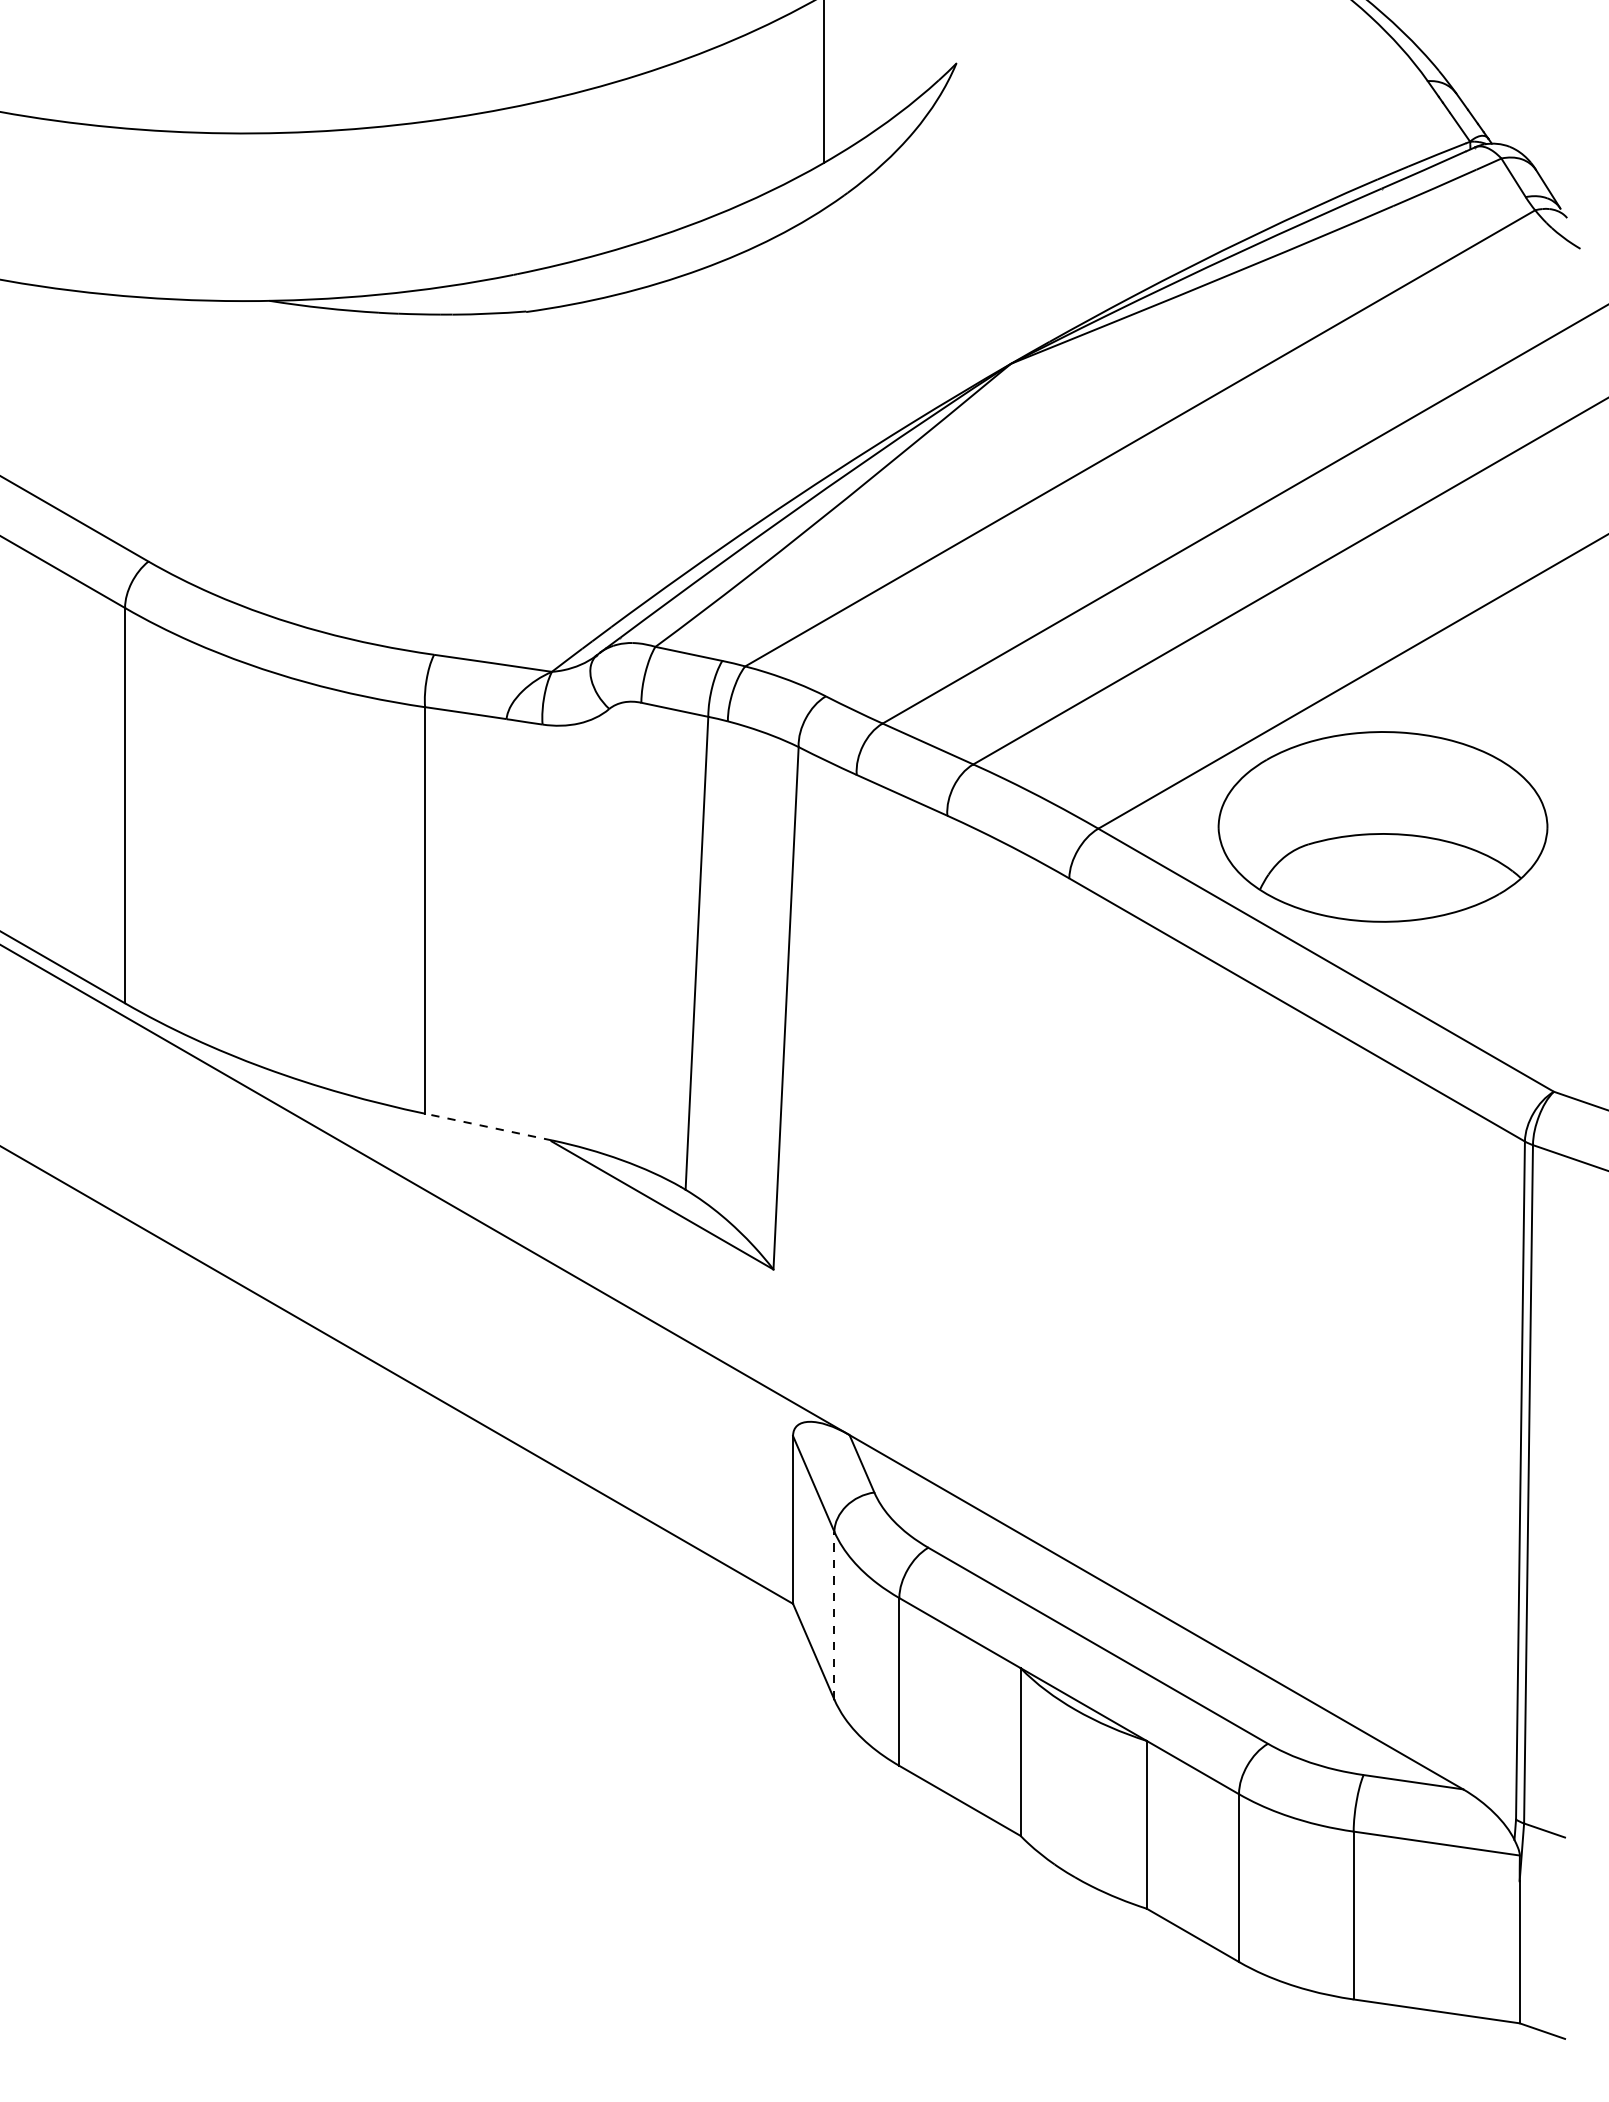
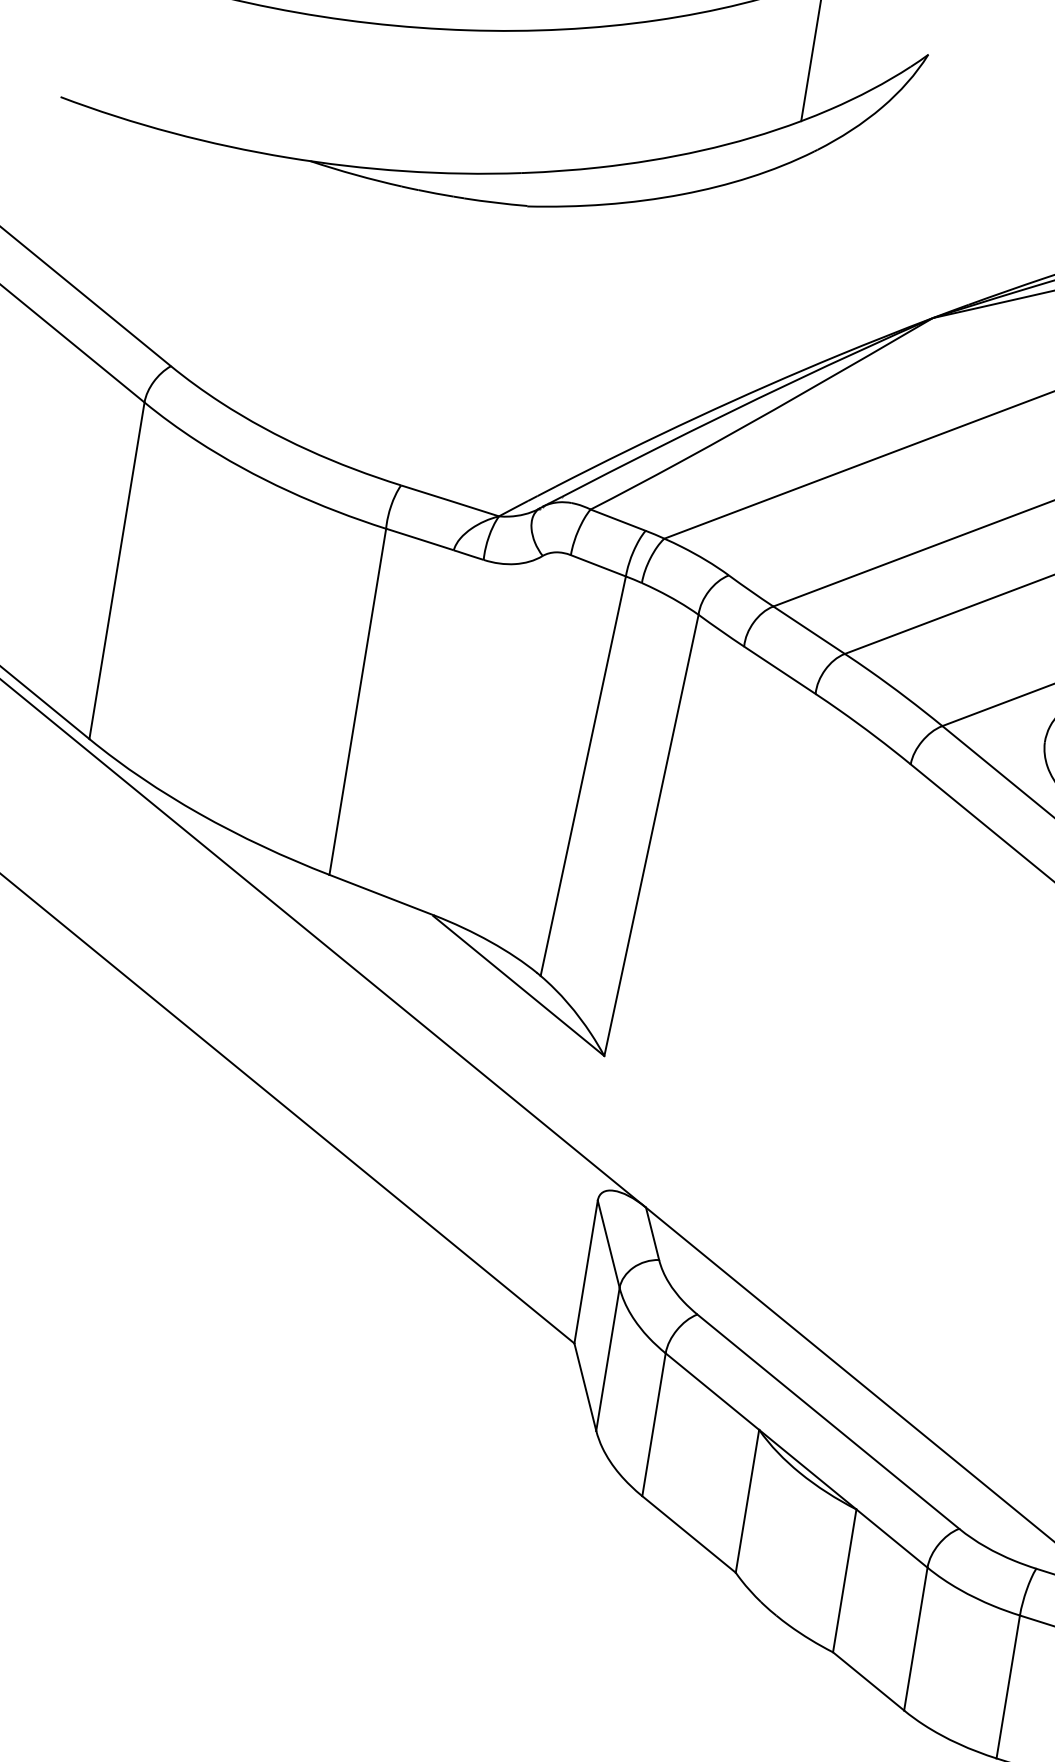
line: (488, 1127) -> (381, 895), dashed -> solid
line: (834, 1615) -> (608, 1359), dashed -> solid

